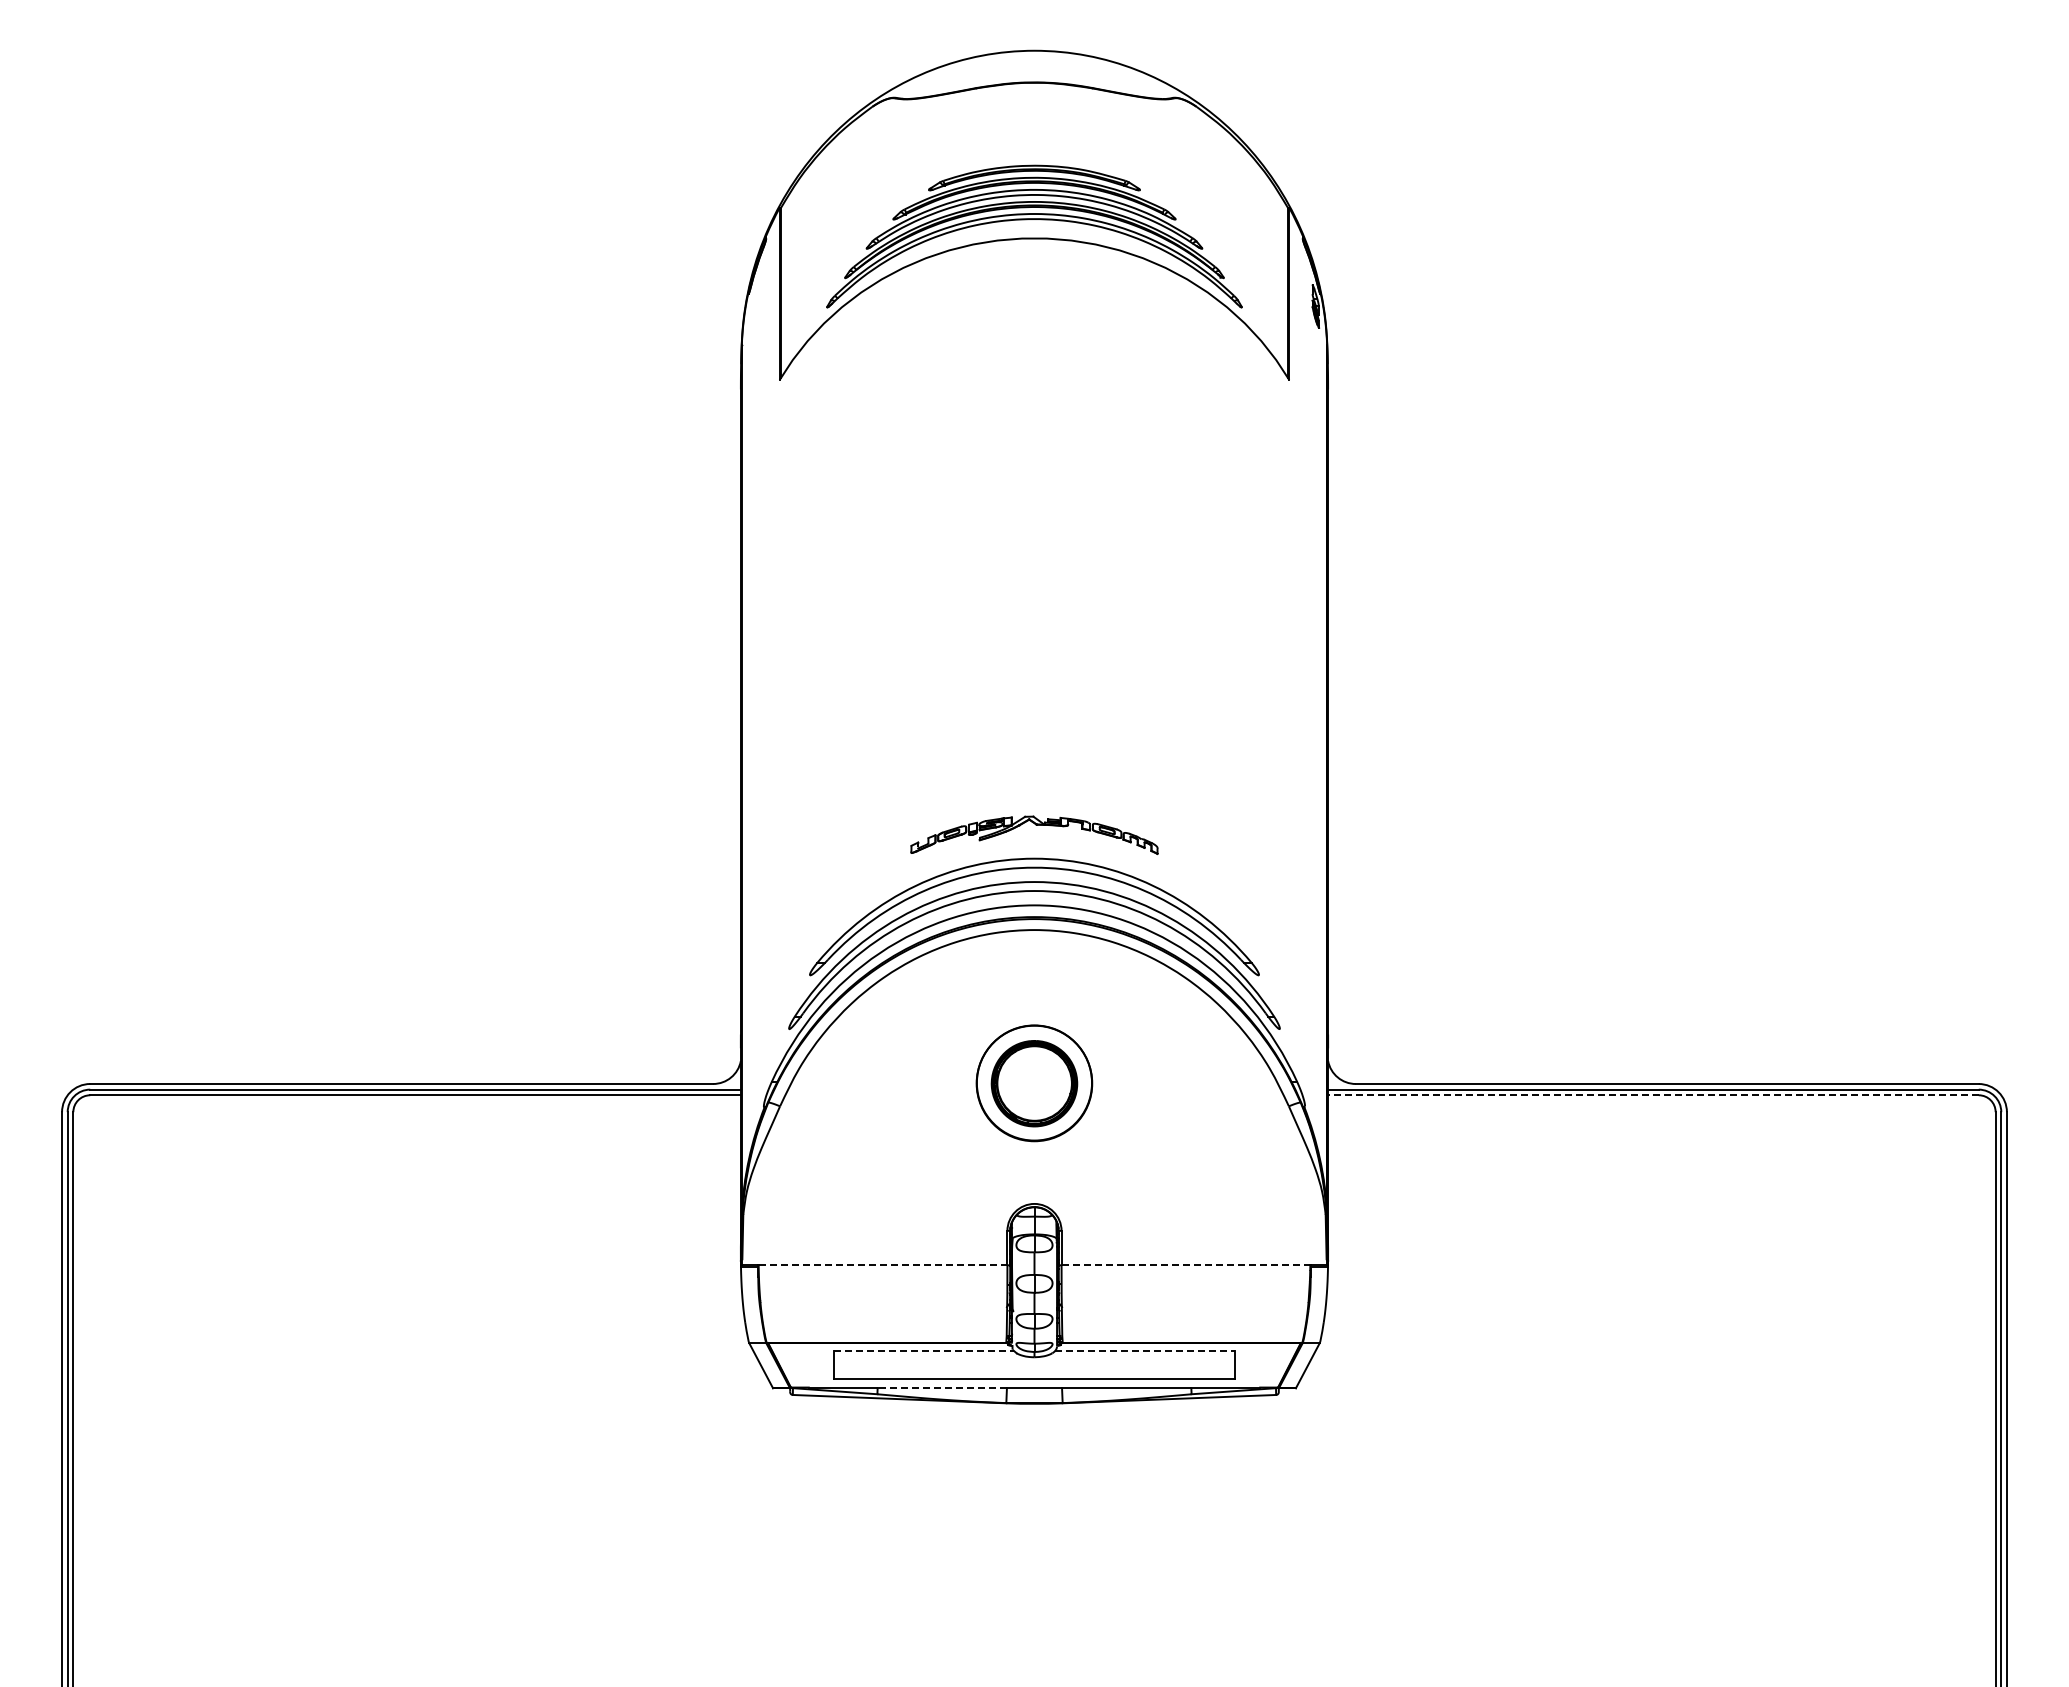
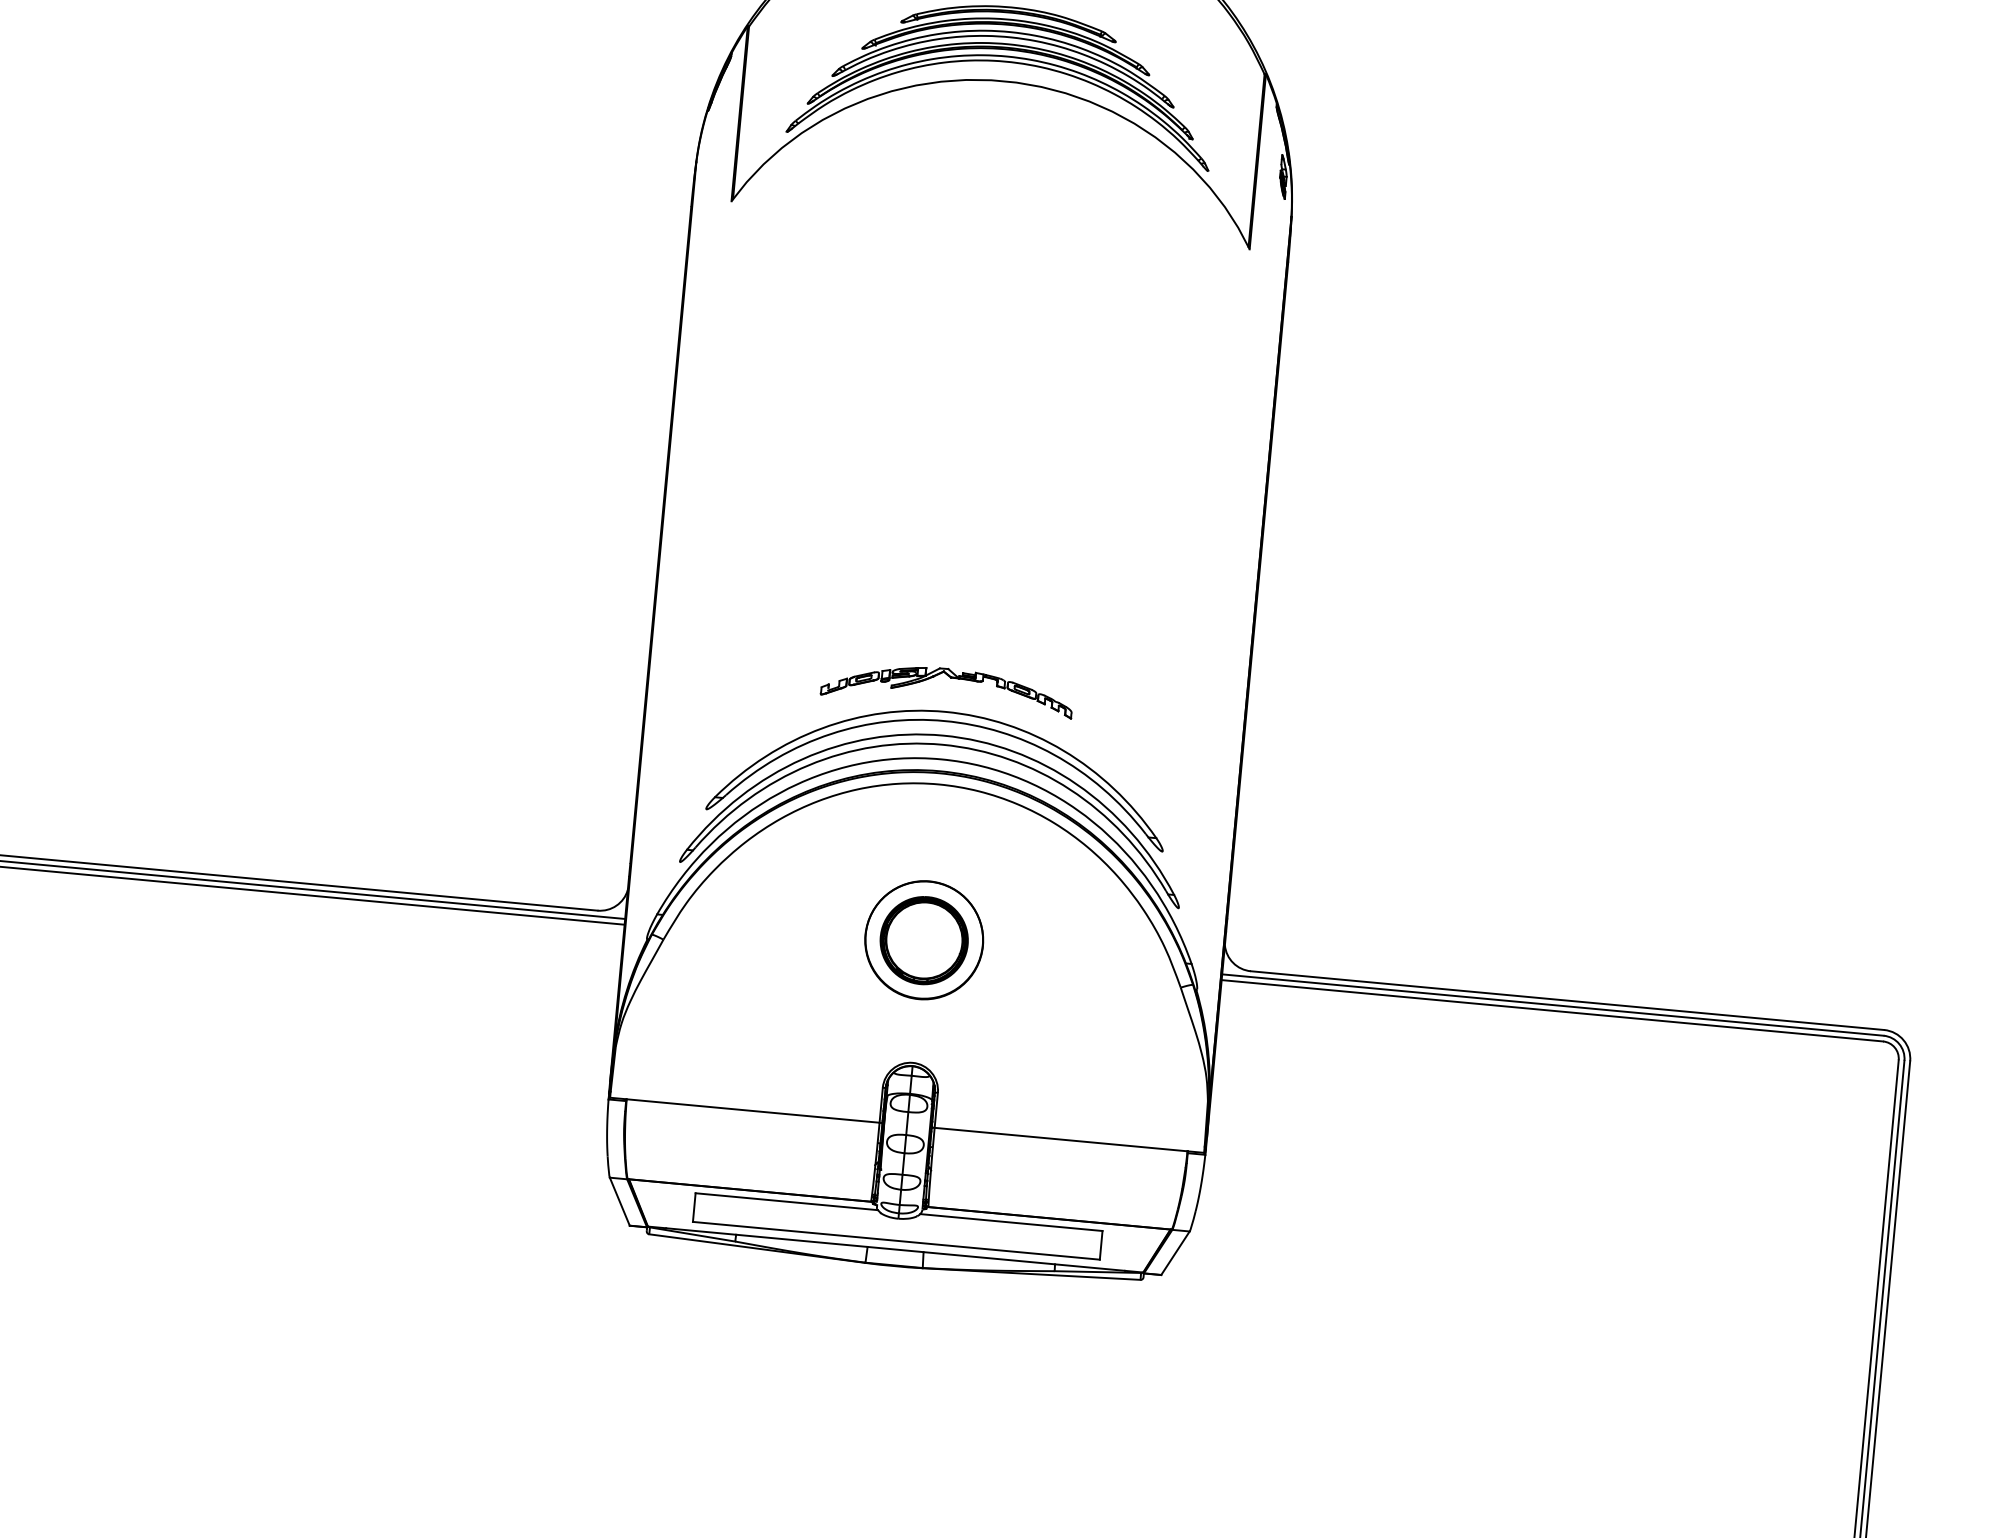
line: (1652, 1095) -> (1551, 1010), dashed -> solid
line: (883, 1265) -> (753, 1111), dashed -> solid
line: (1186, 1265) -> (1061, 1139), dashed -> solid
line: (924, 1350) -> (787, 1201), dashed -> solid
line: (1144, 1350) -> (1010, 1222), dashed -> solid
line: (942, 1387) -> (802, 1240), dashed -> solid

